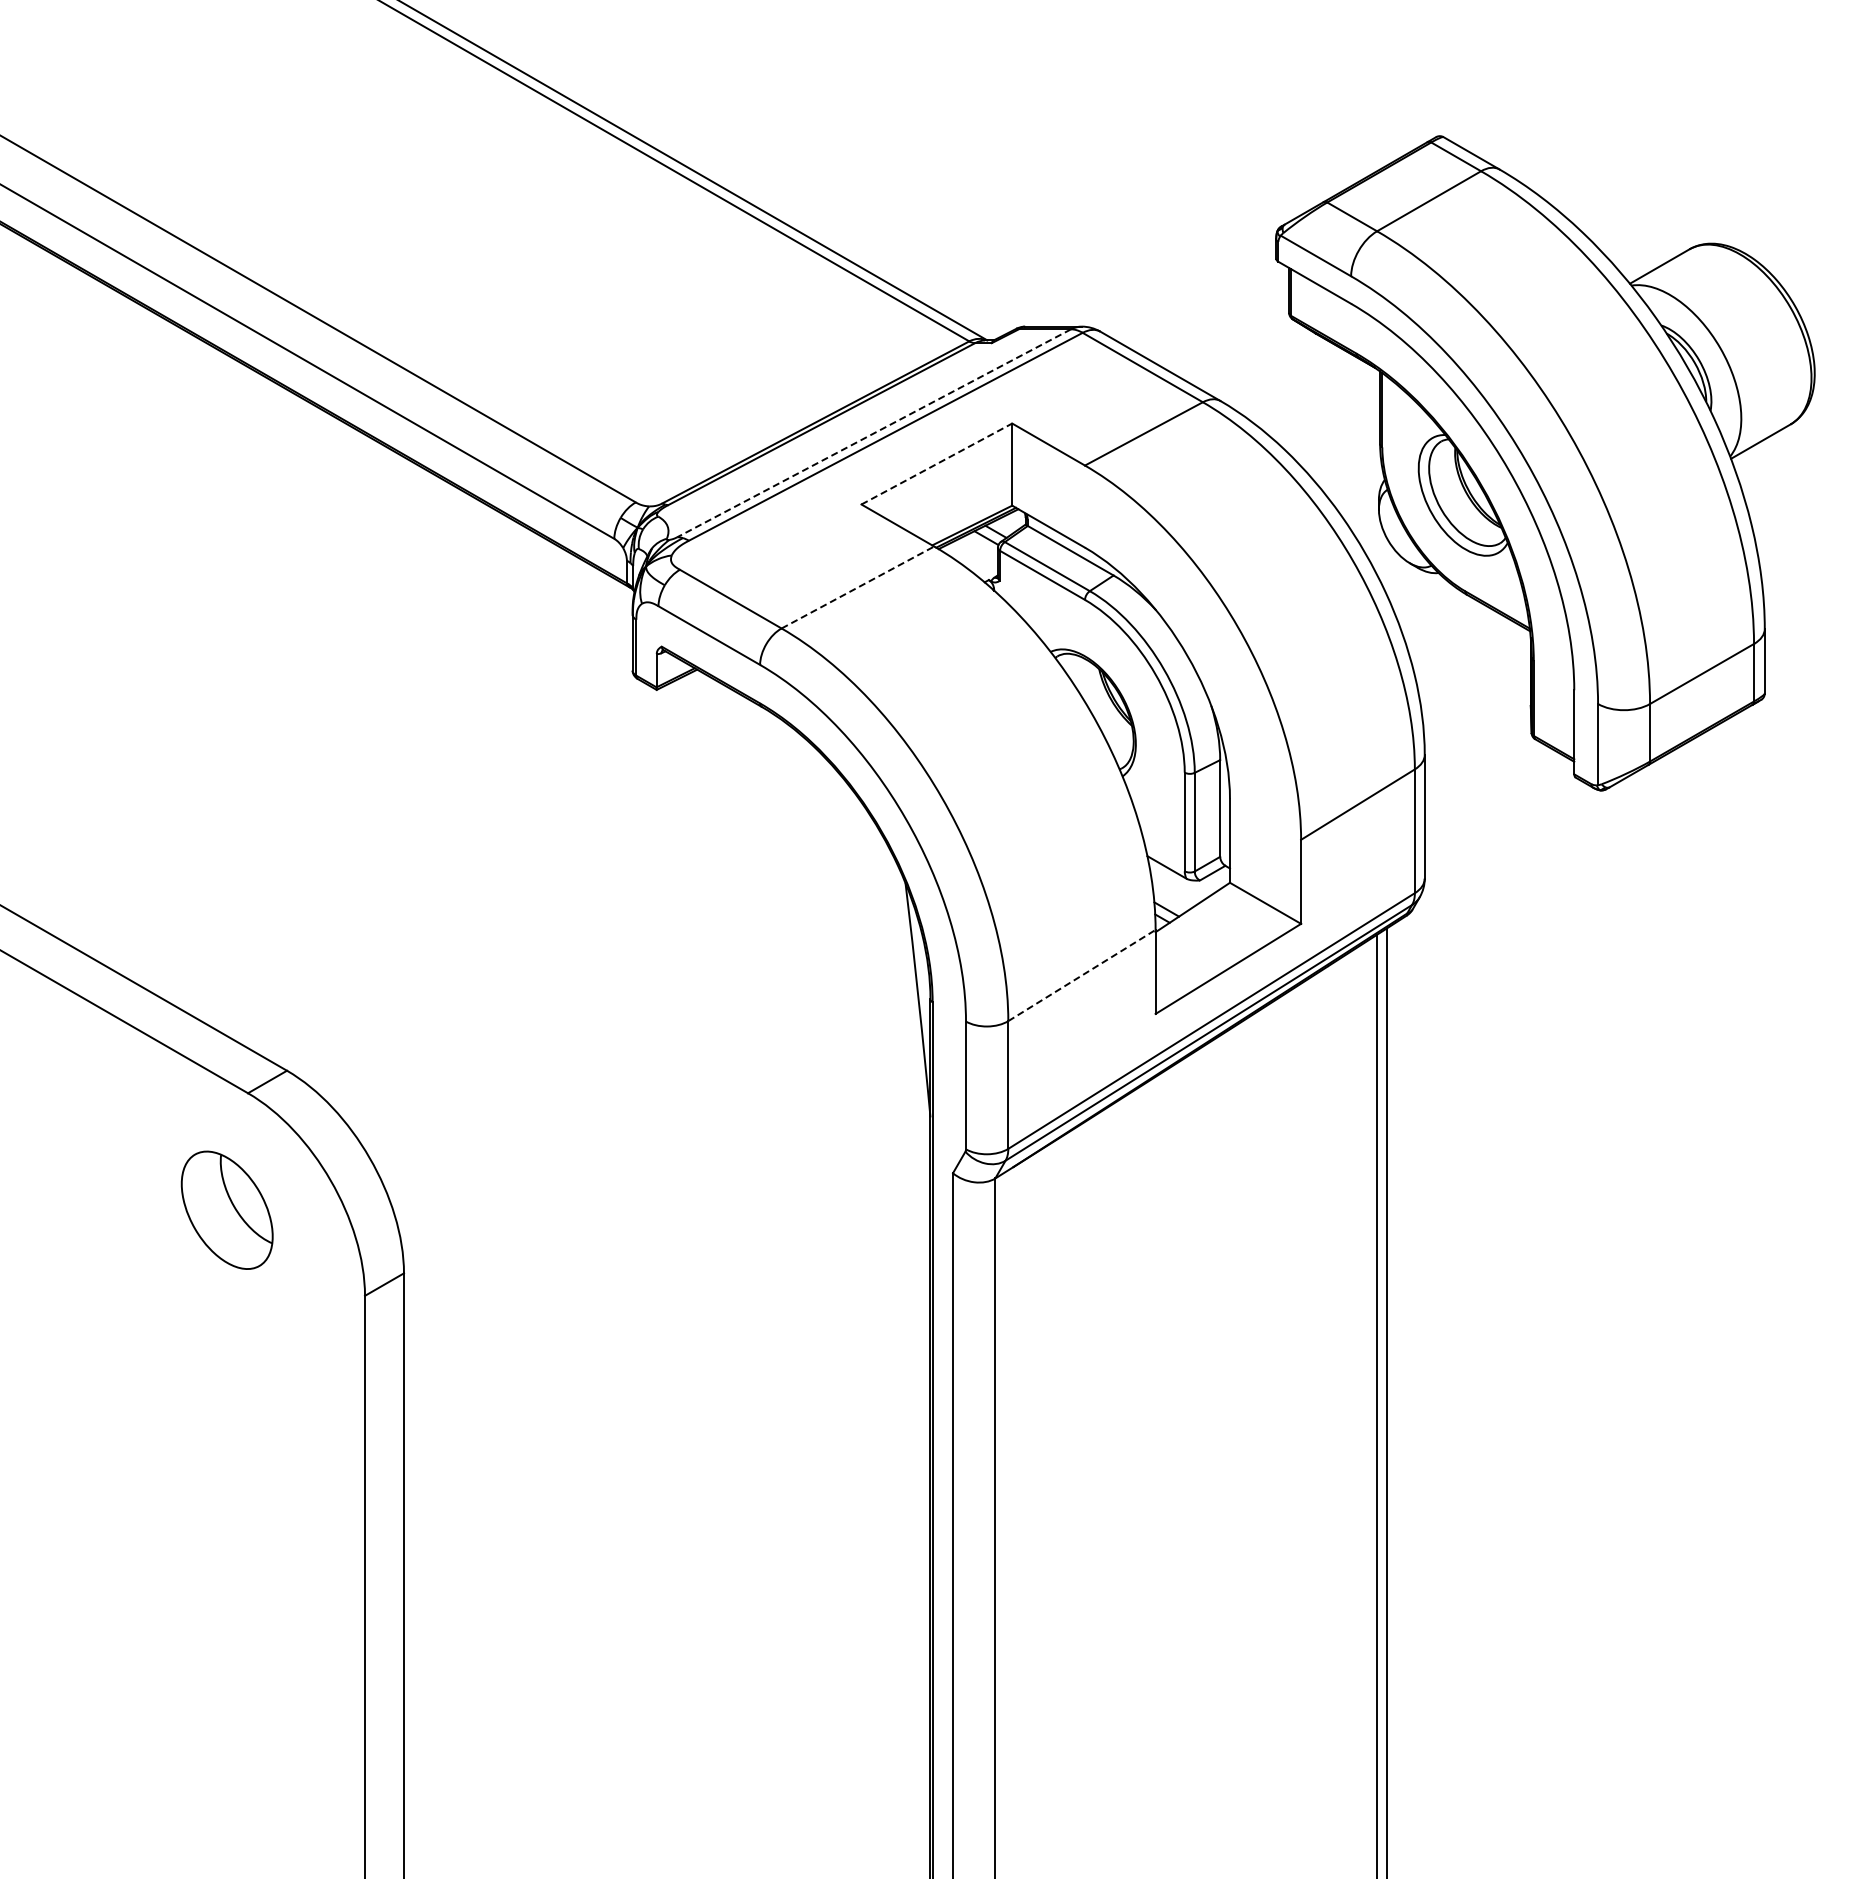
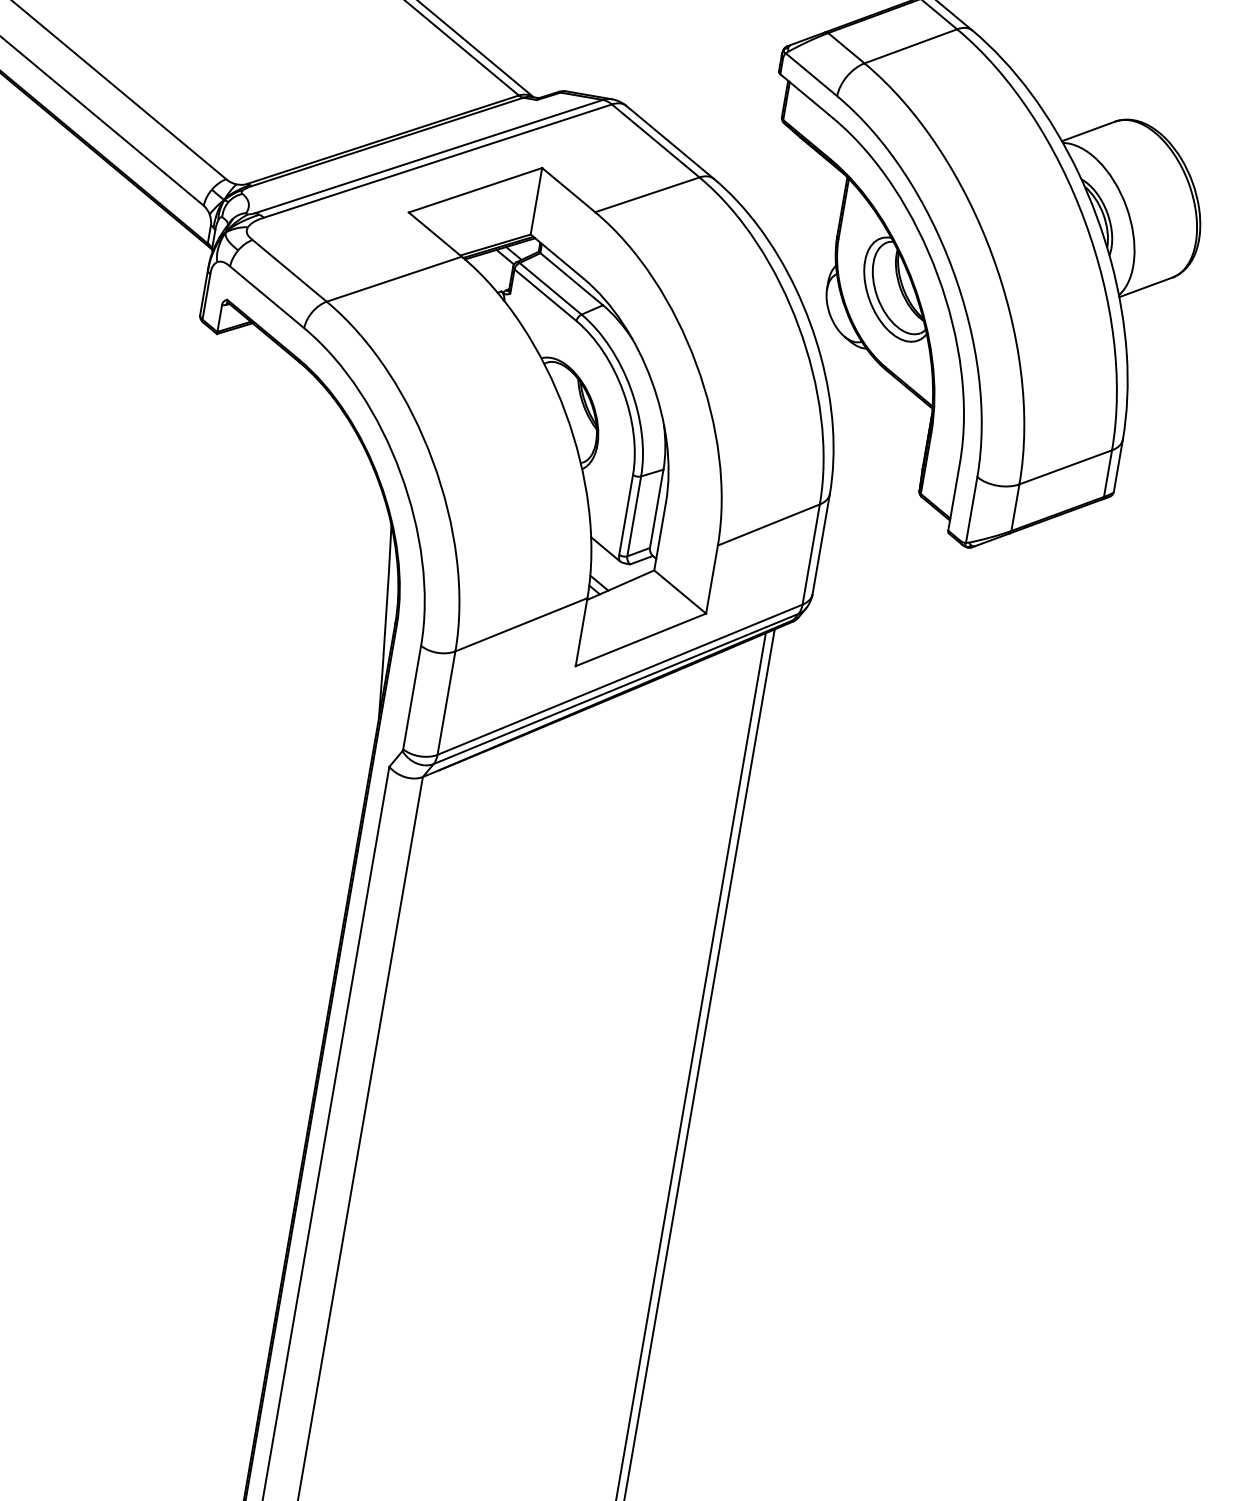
line: (874, 433) -> (429, 156), dashed -> solid
line: (936, 464) -> (475, 190), dashed -> solid
line: (857, 587) -> (393, 279), dashed -> solid
line: (1081, 975) -> (521, 624), dashed -> solid

